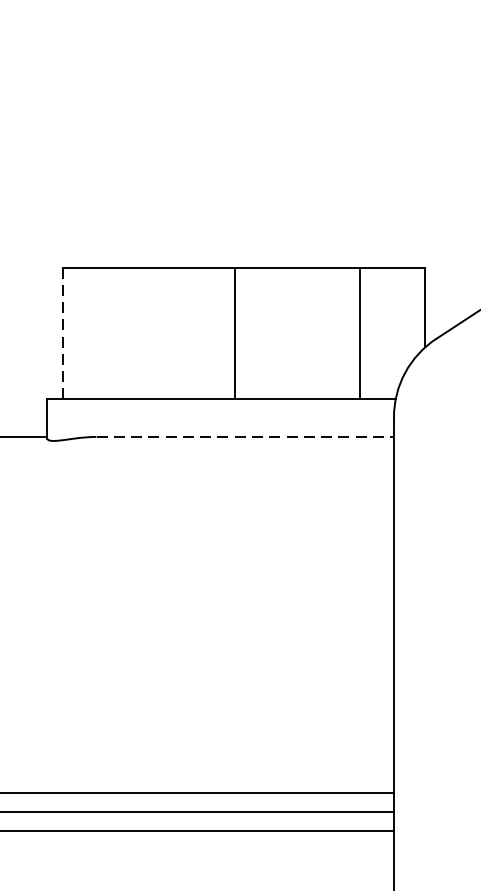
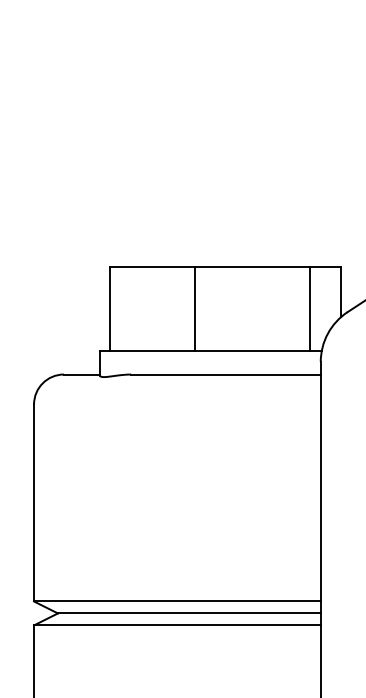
line: (63, 333) -> (110, 308), dashed -> solid
line: (235, 333) -> (194, 308), moved
line: (359, 333) -> (309, 308), moved
line: (246, 436) -> (226, 374), dashed -> solid

